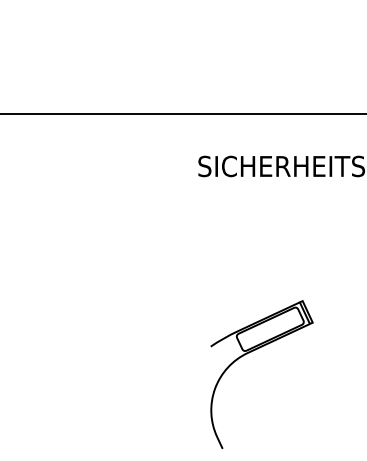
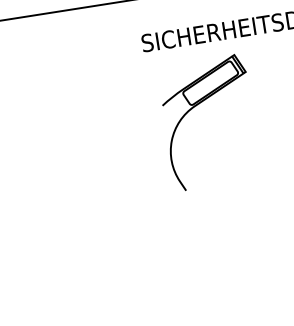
part: (251, 352) -> (197, 105), moved

